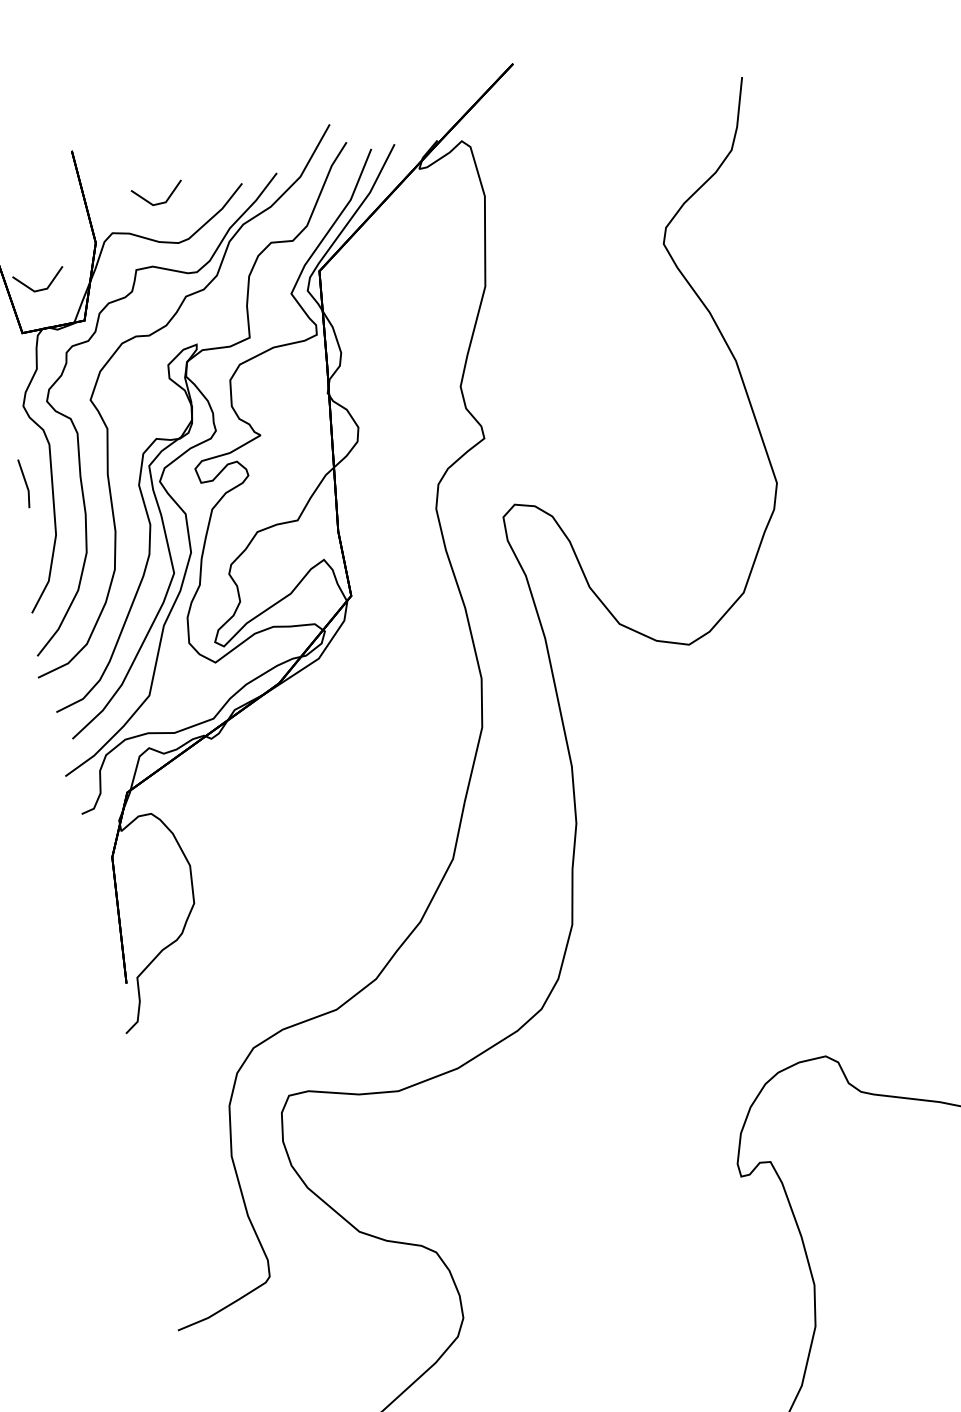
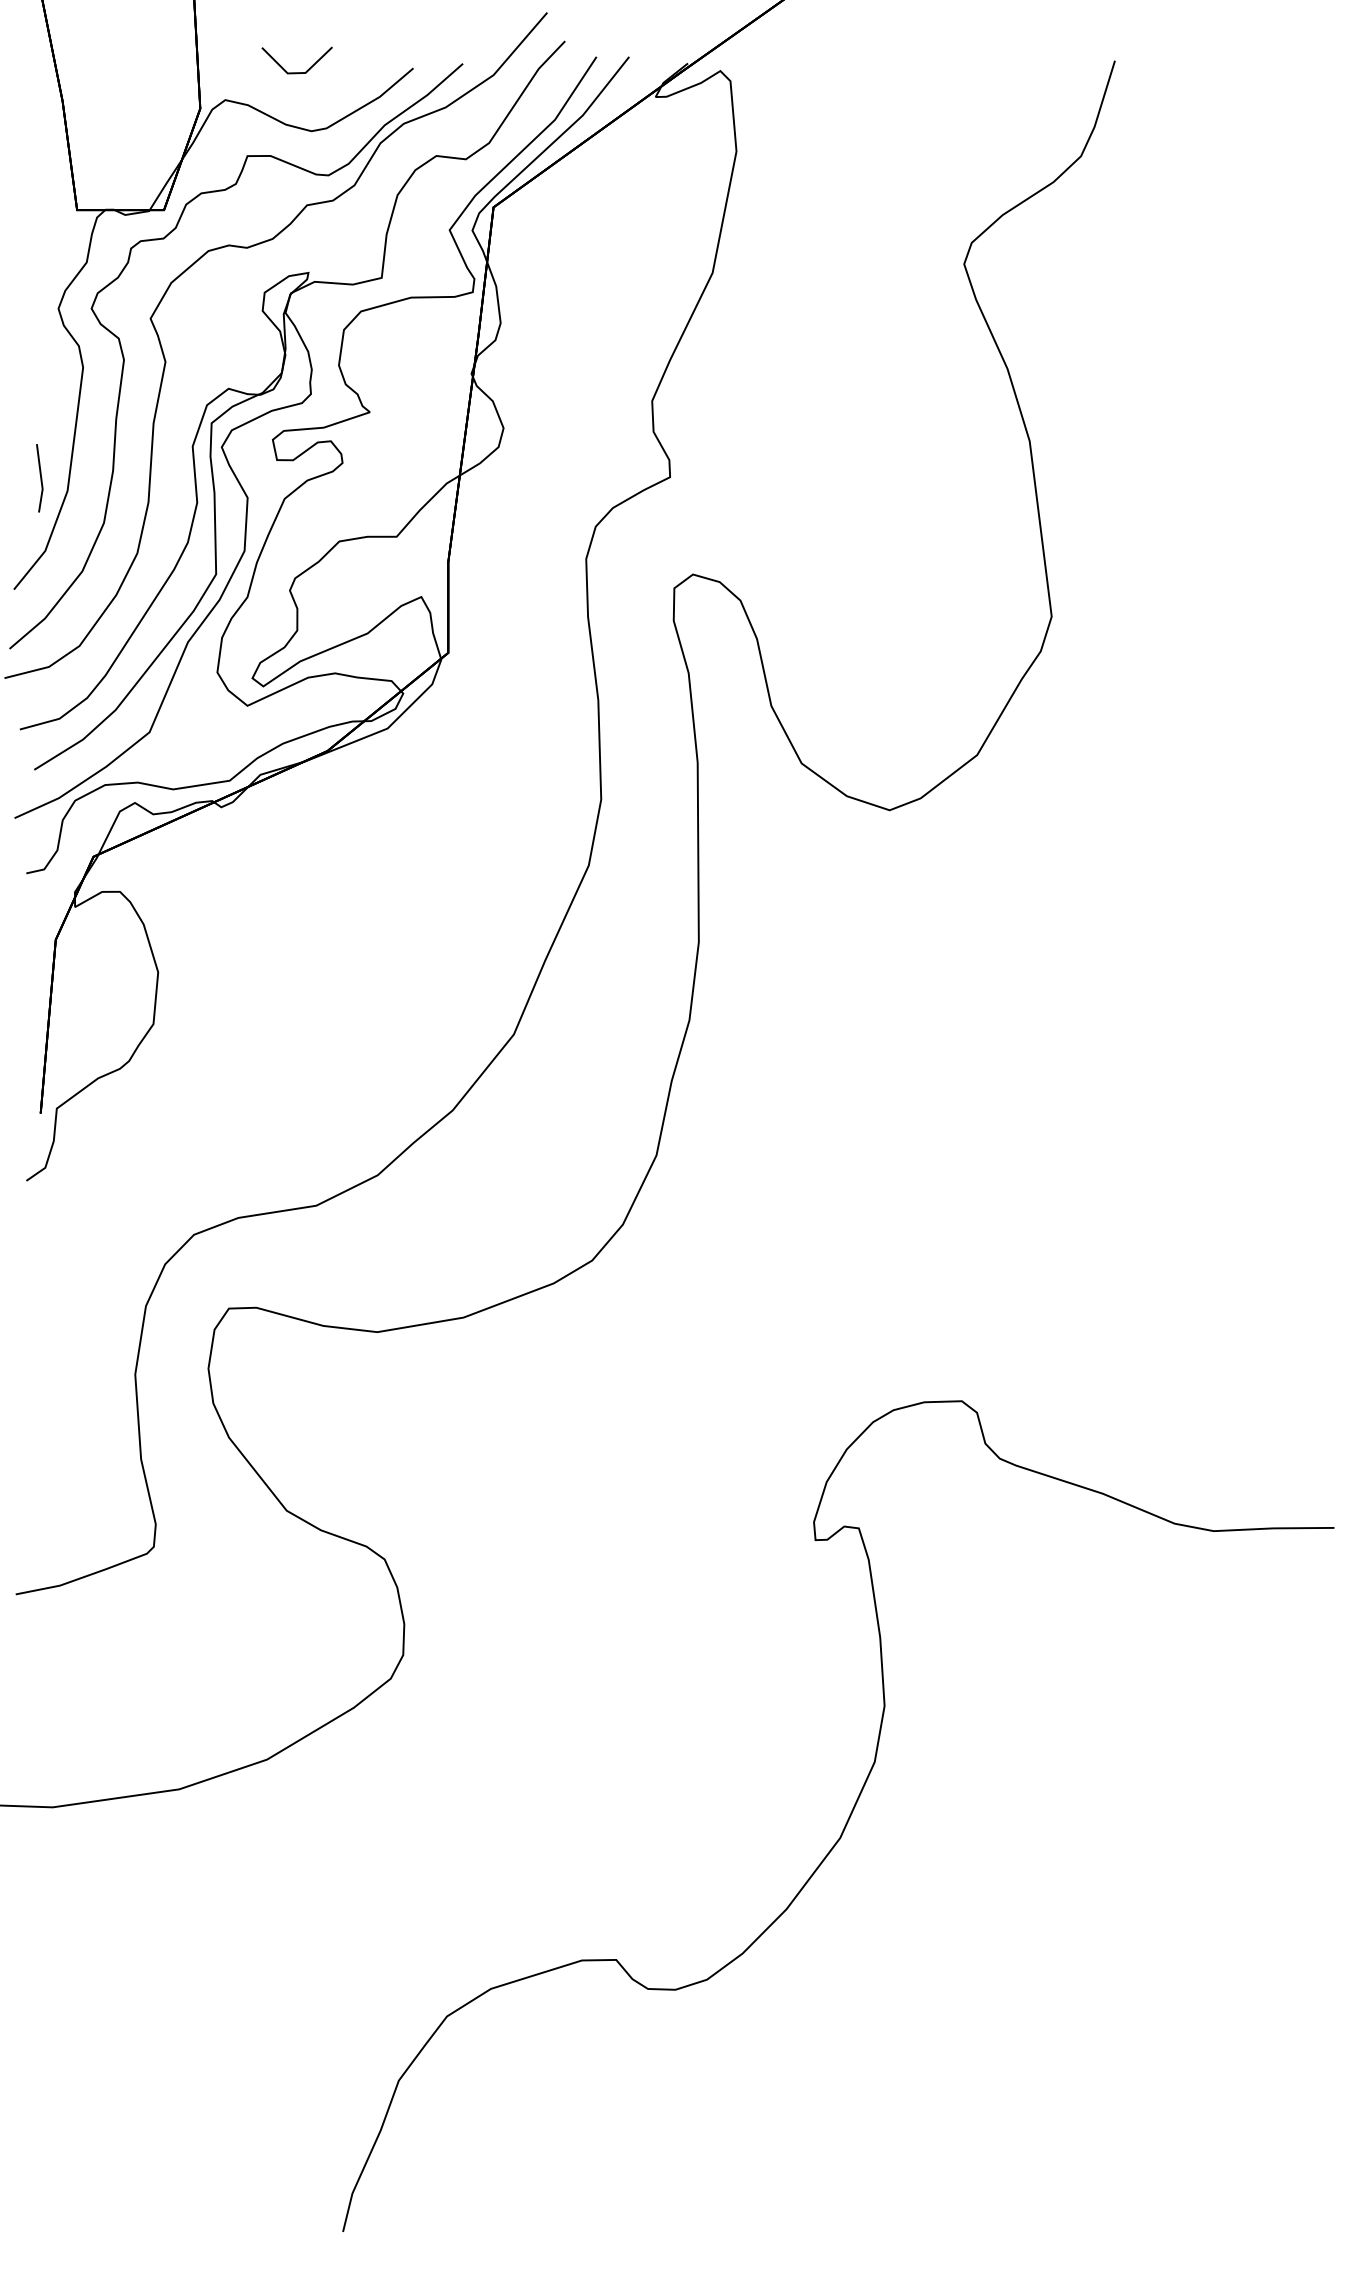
line: (40, 289) -> (113, 156), removed
line: (25, 483) -> (40, 478), moved

